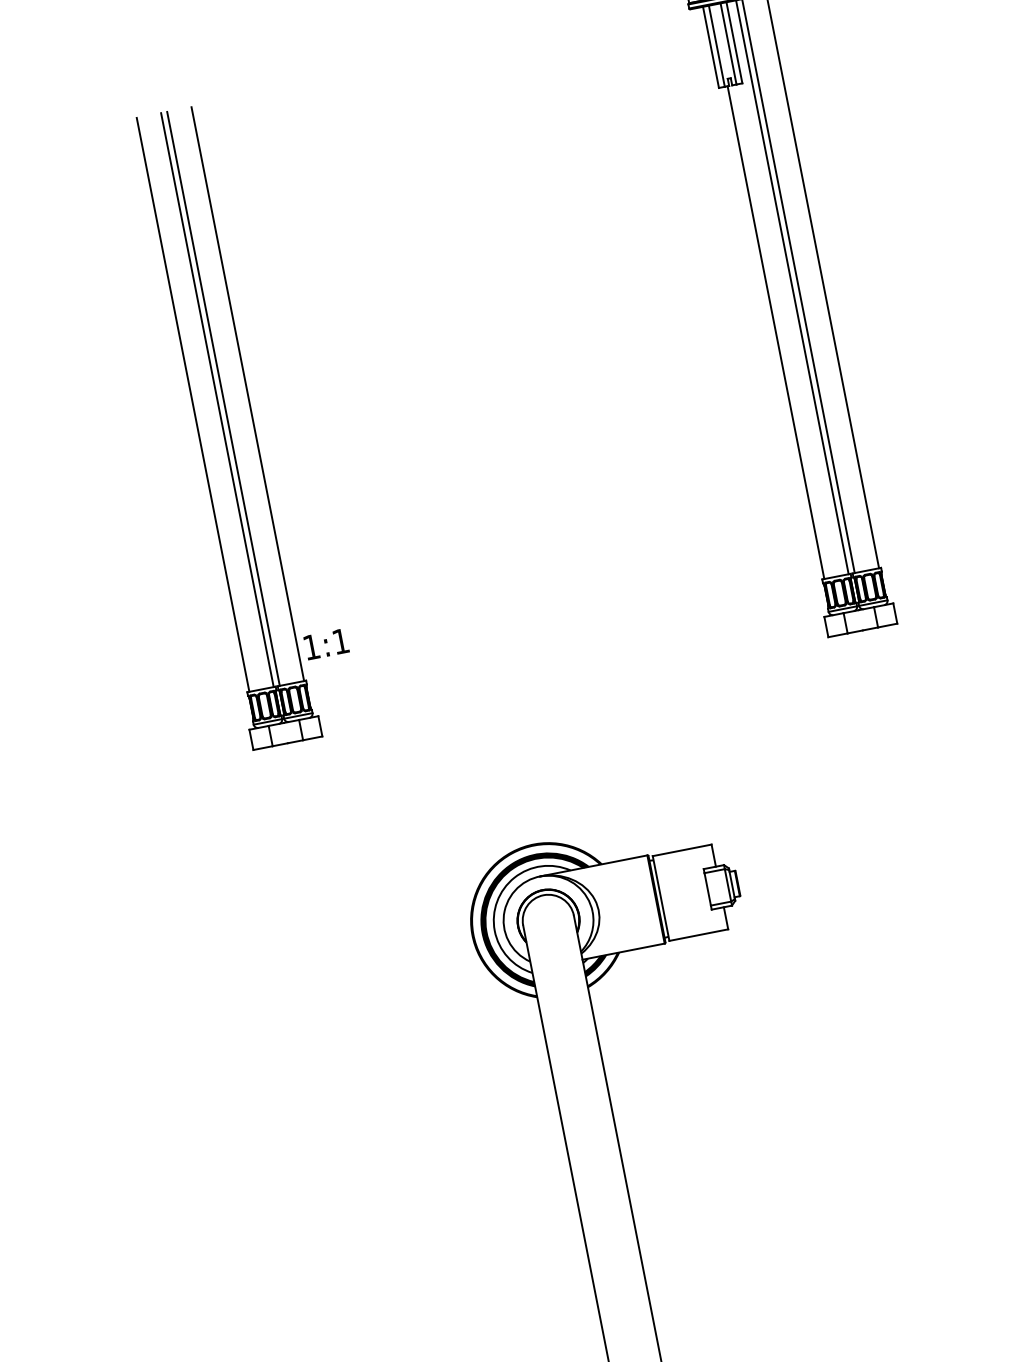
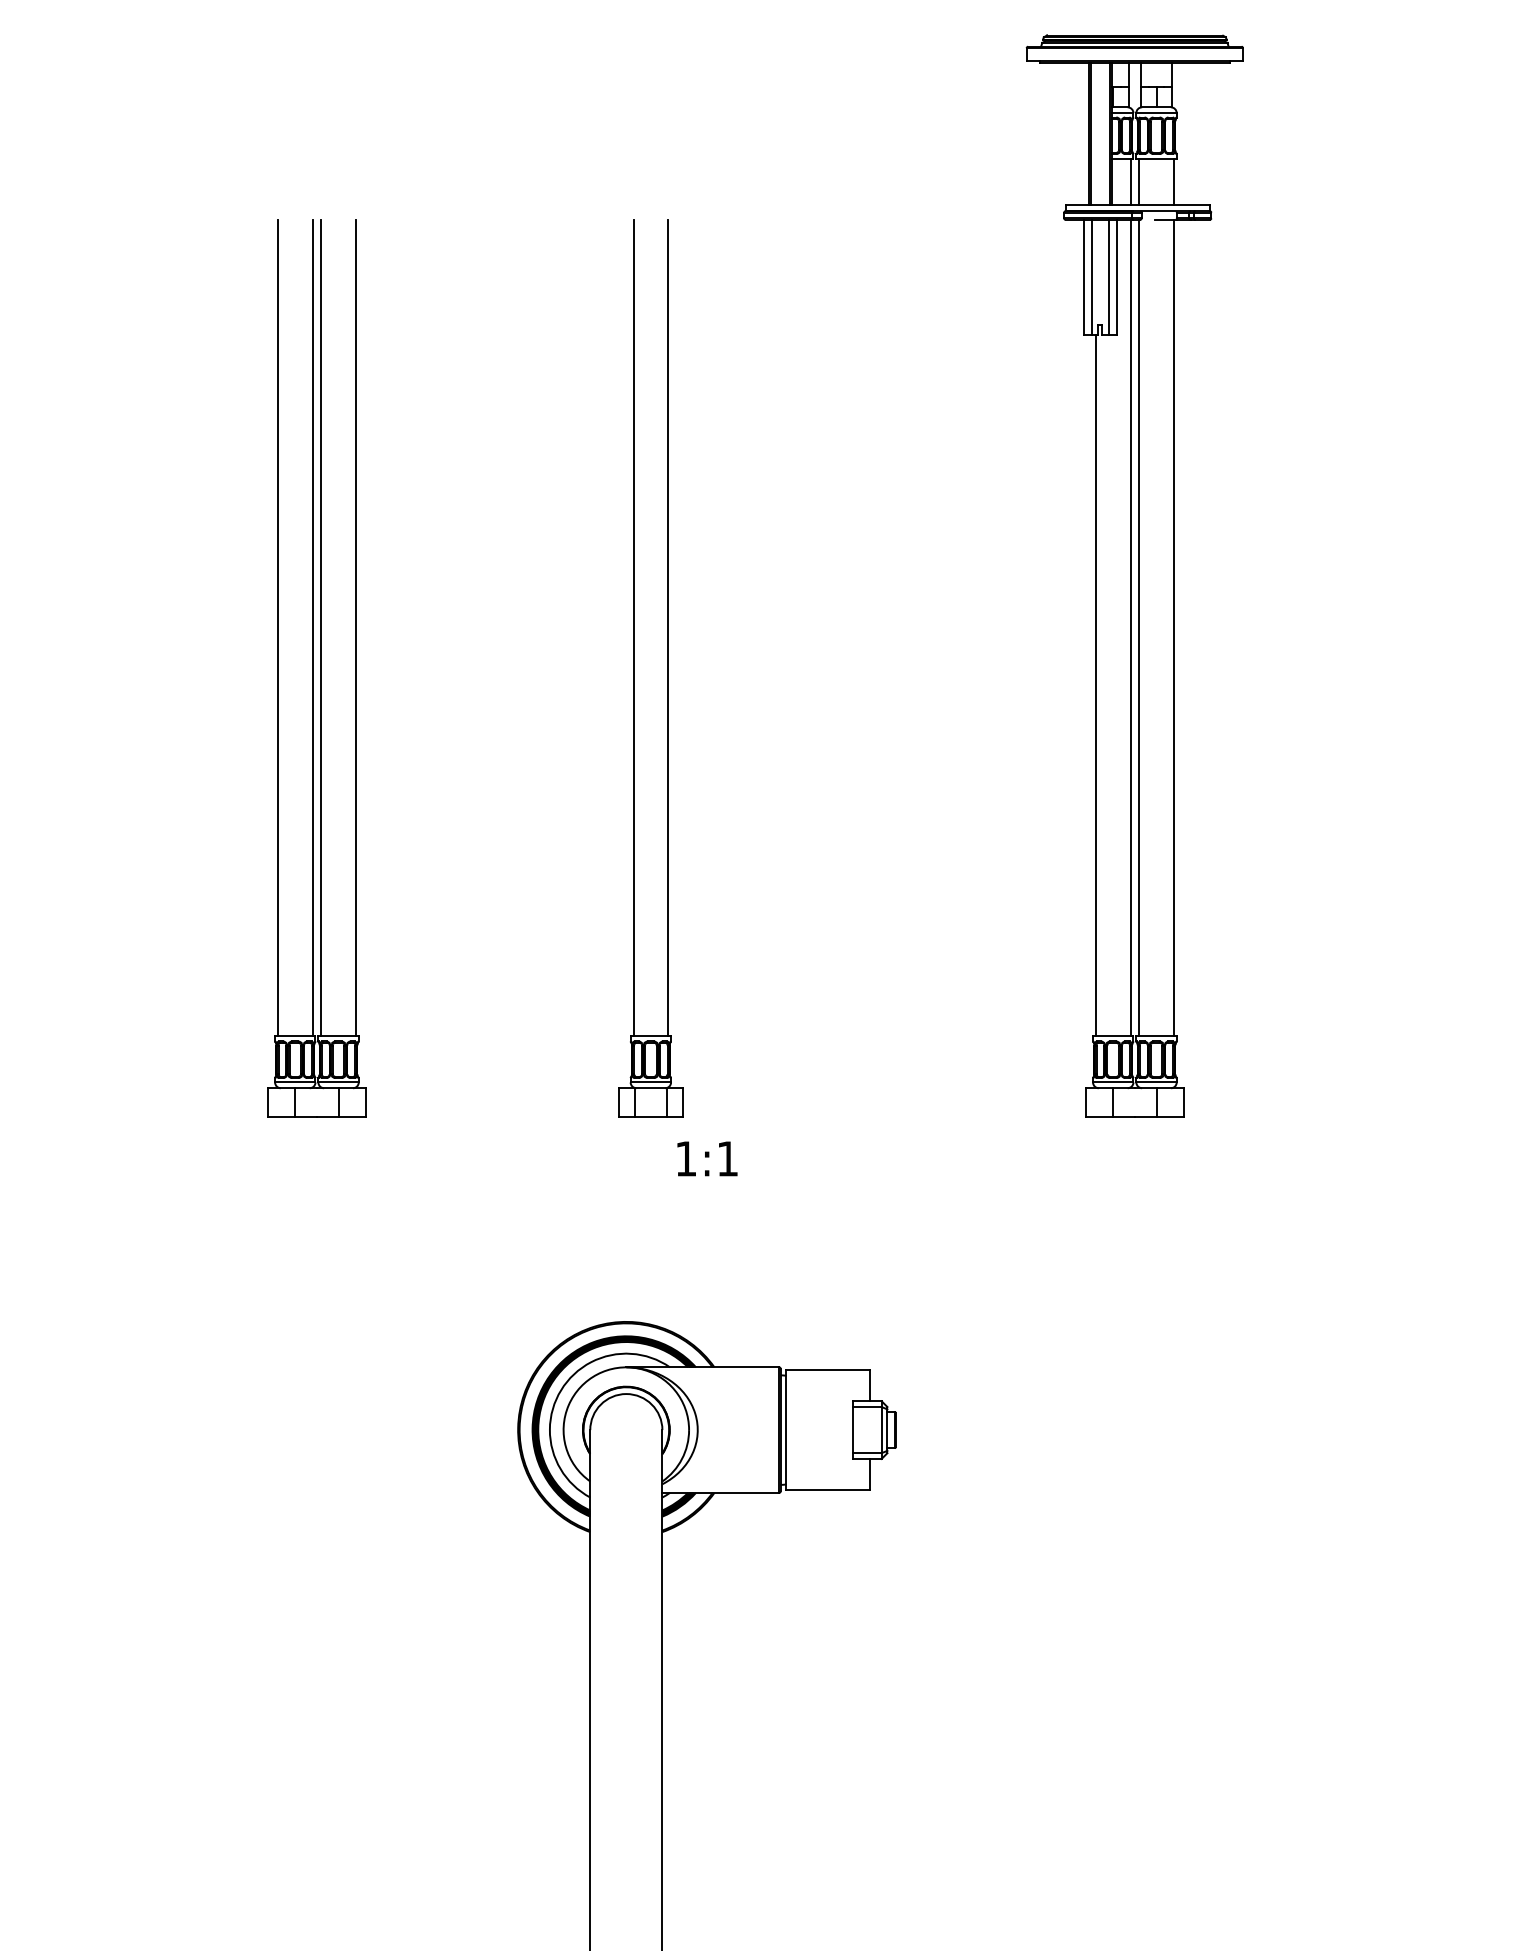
part: (449, 384) -> (634, 668), added
text: (326, 644) -> (707, 1158), moved

